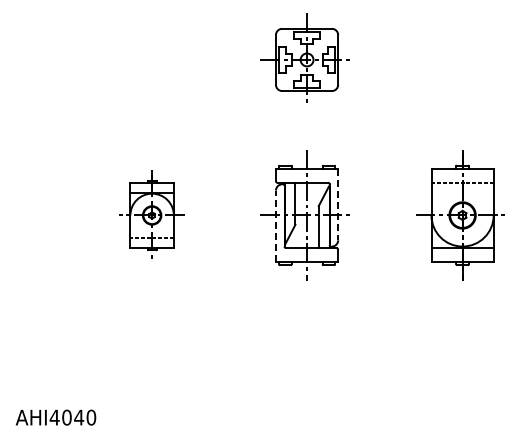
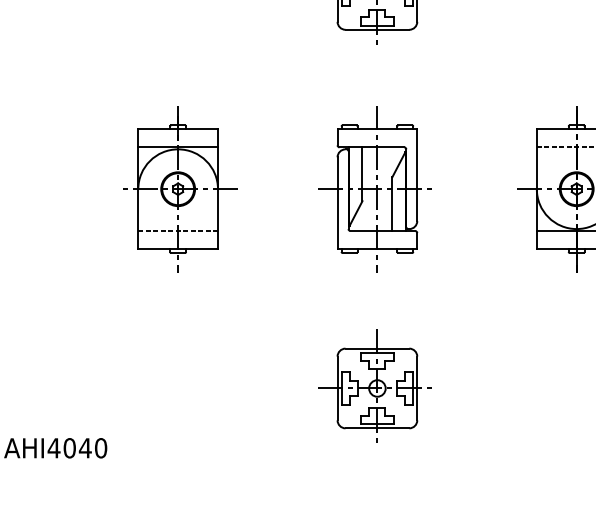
line: (338, 204) -> (417, 175), dashed -> solid
part: (153, 215) -> (180, 189), size x1.43
line: (275, 226) -> (336, 203), dashed -> solid
part: (304, 368) -> (374, 385), added

